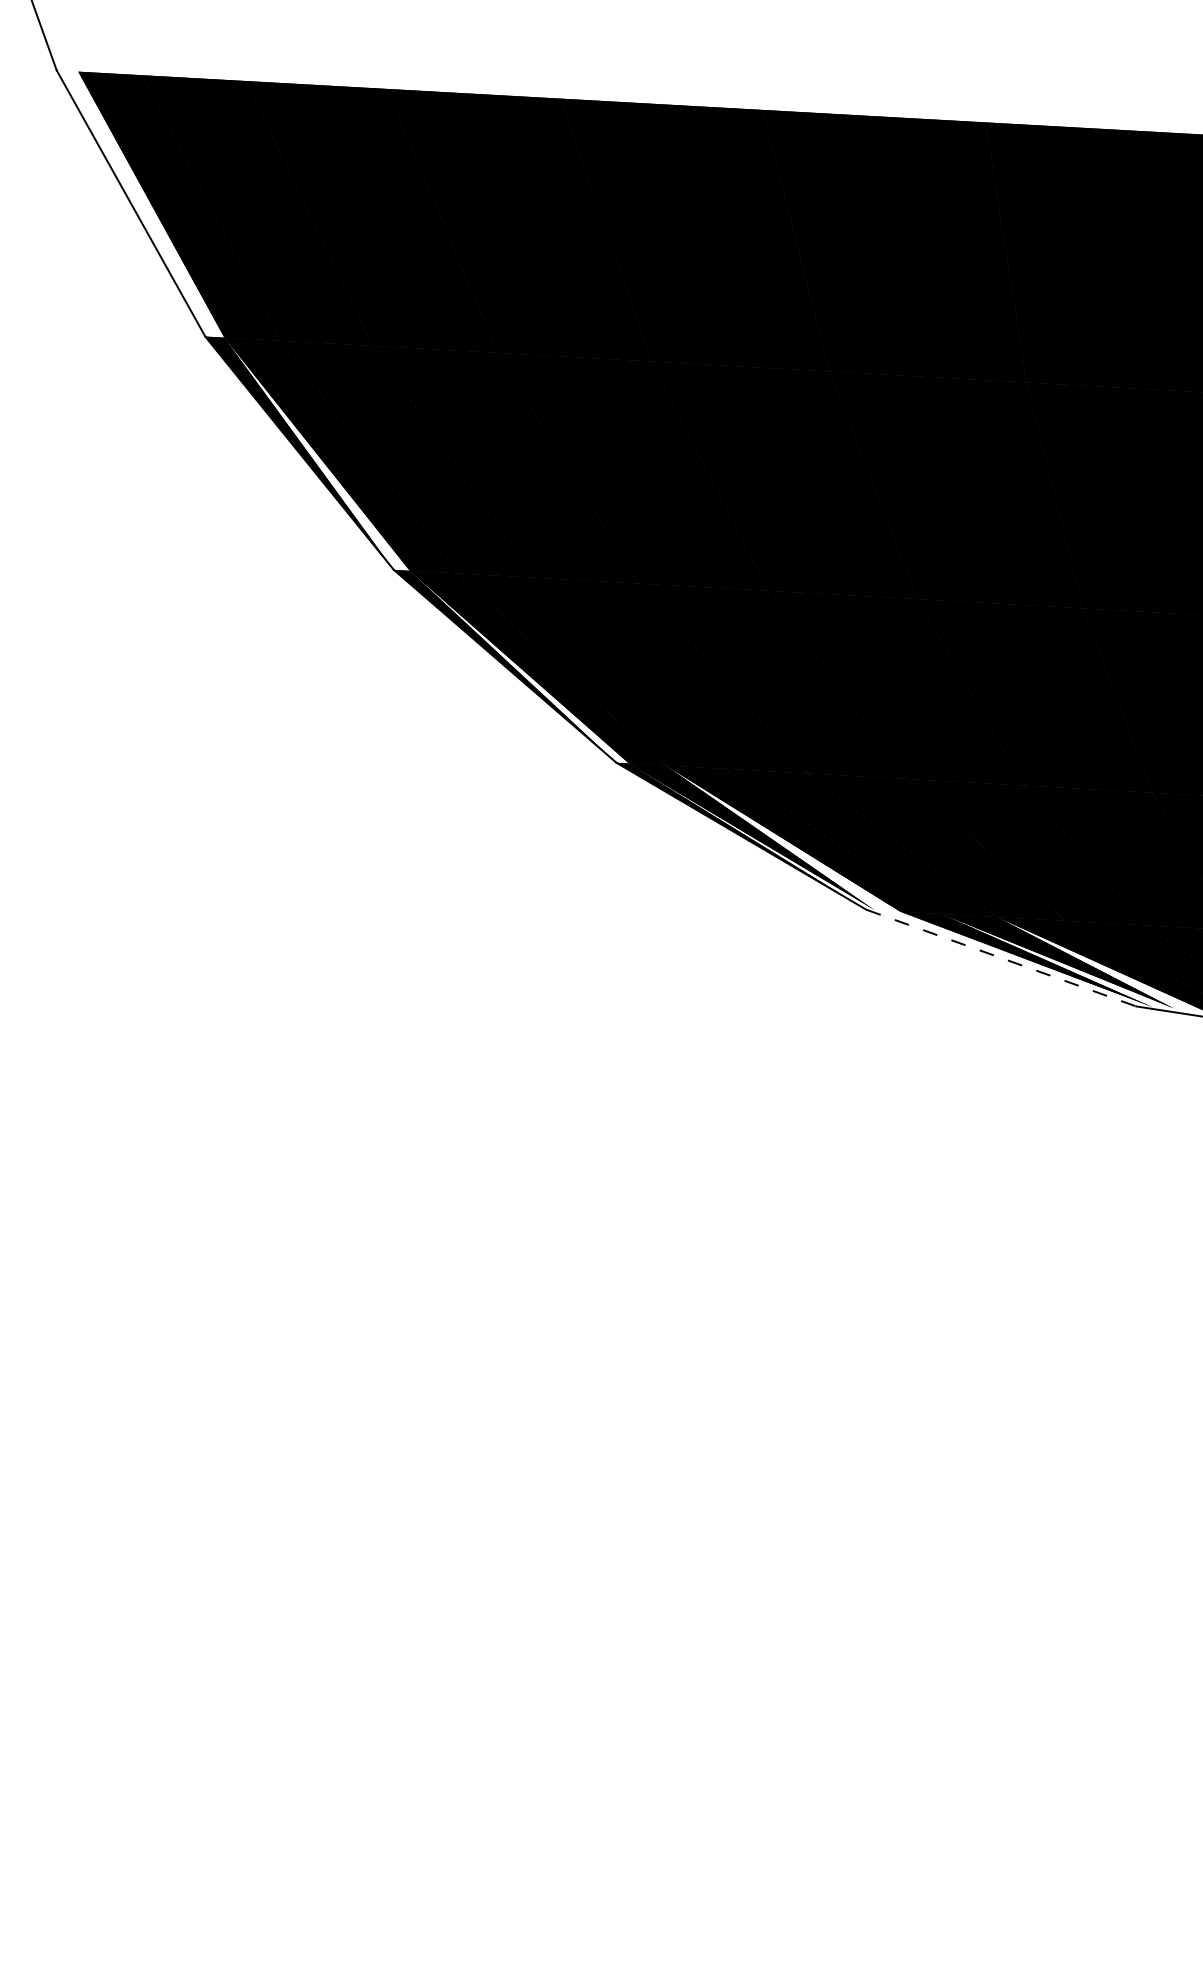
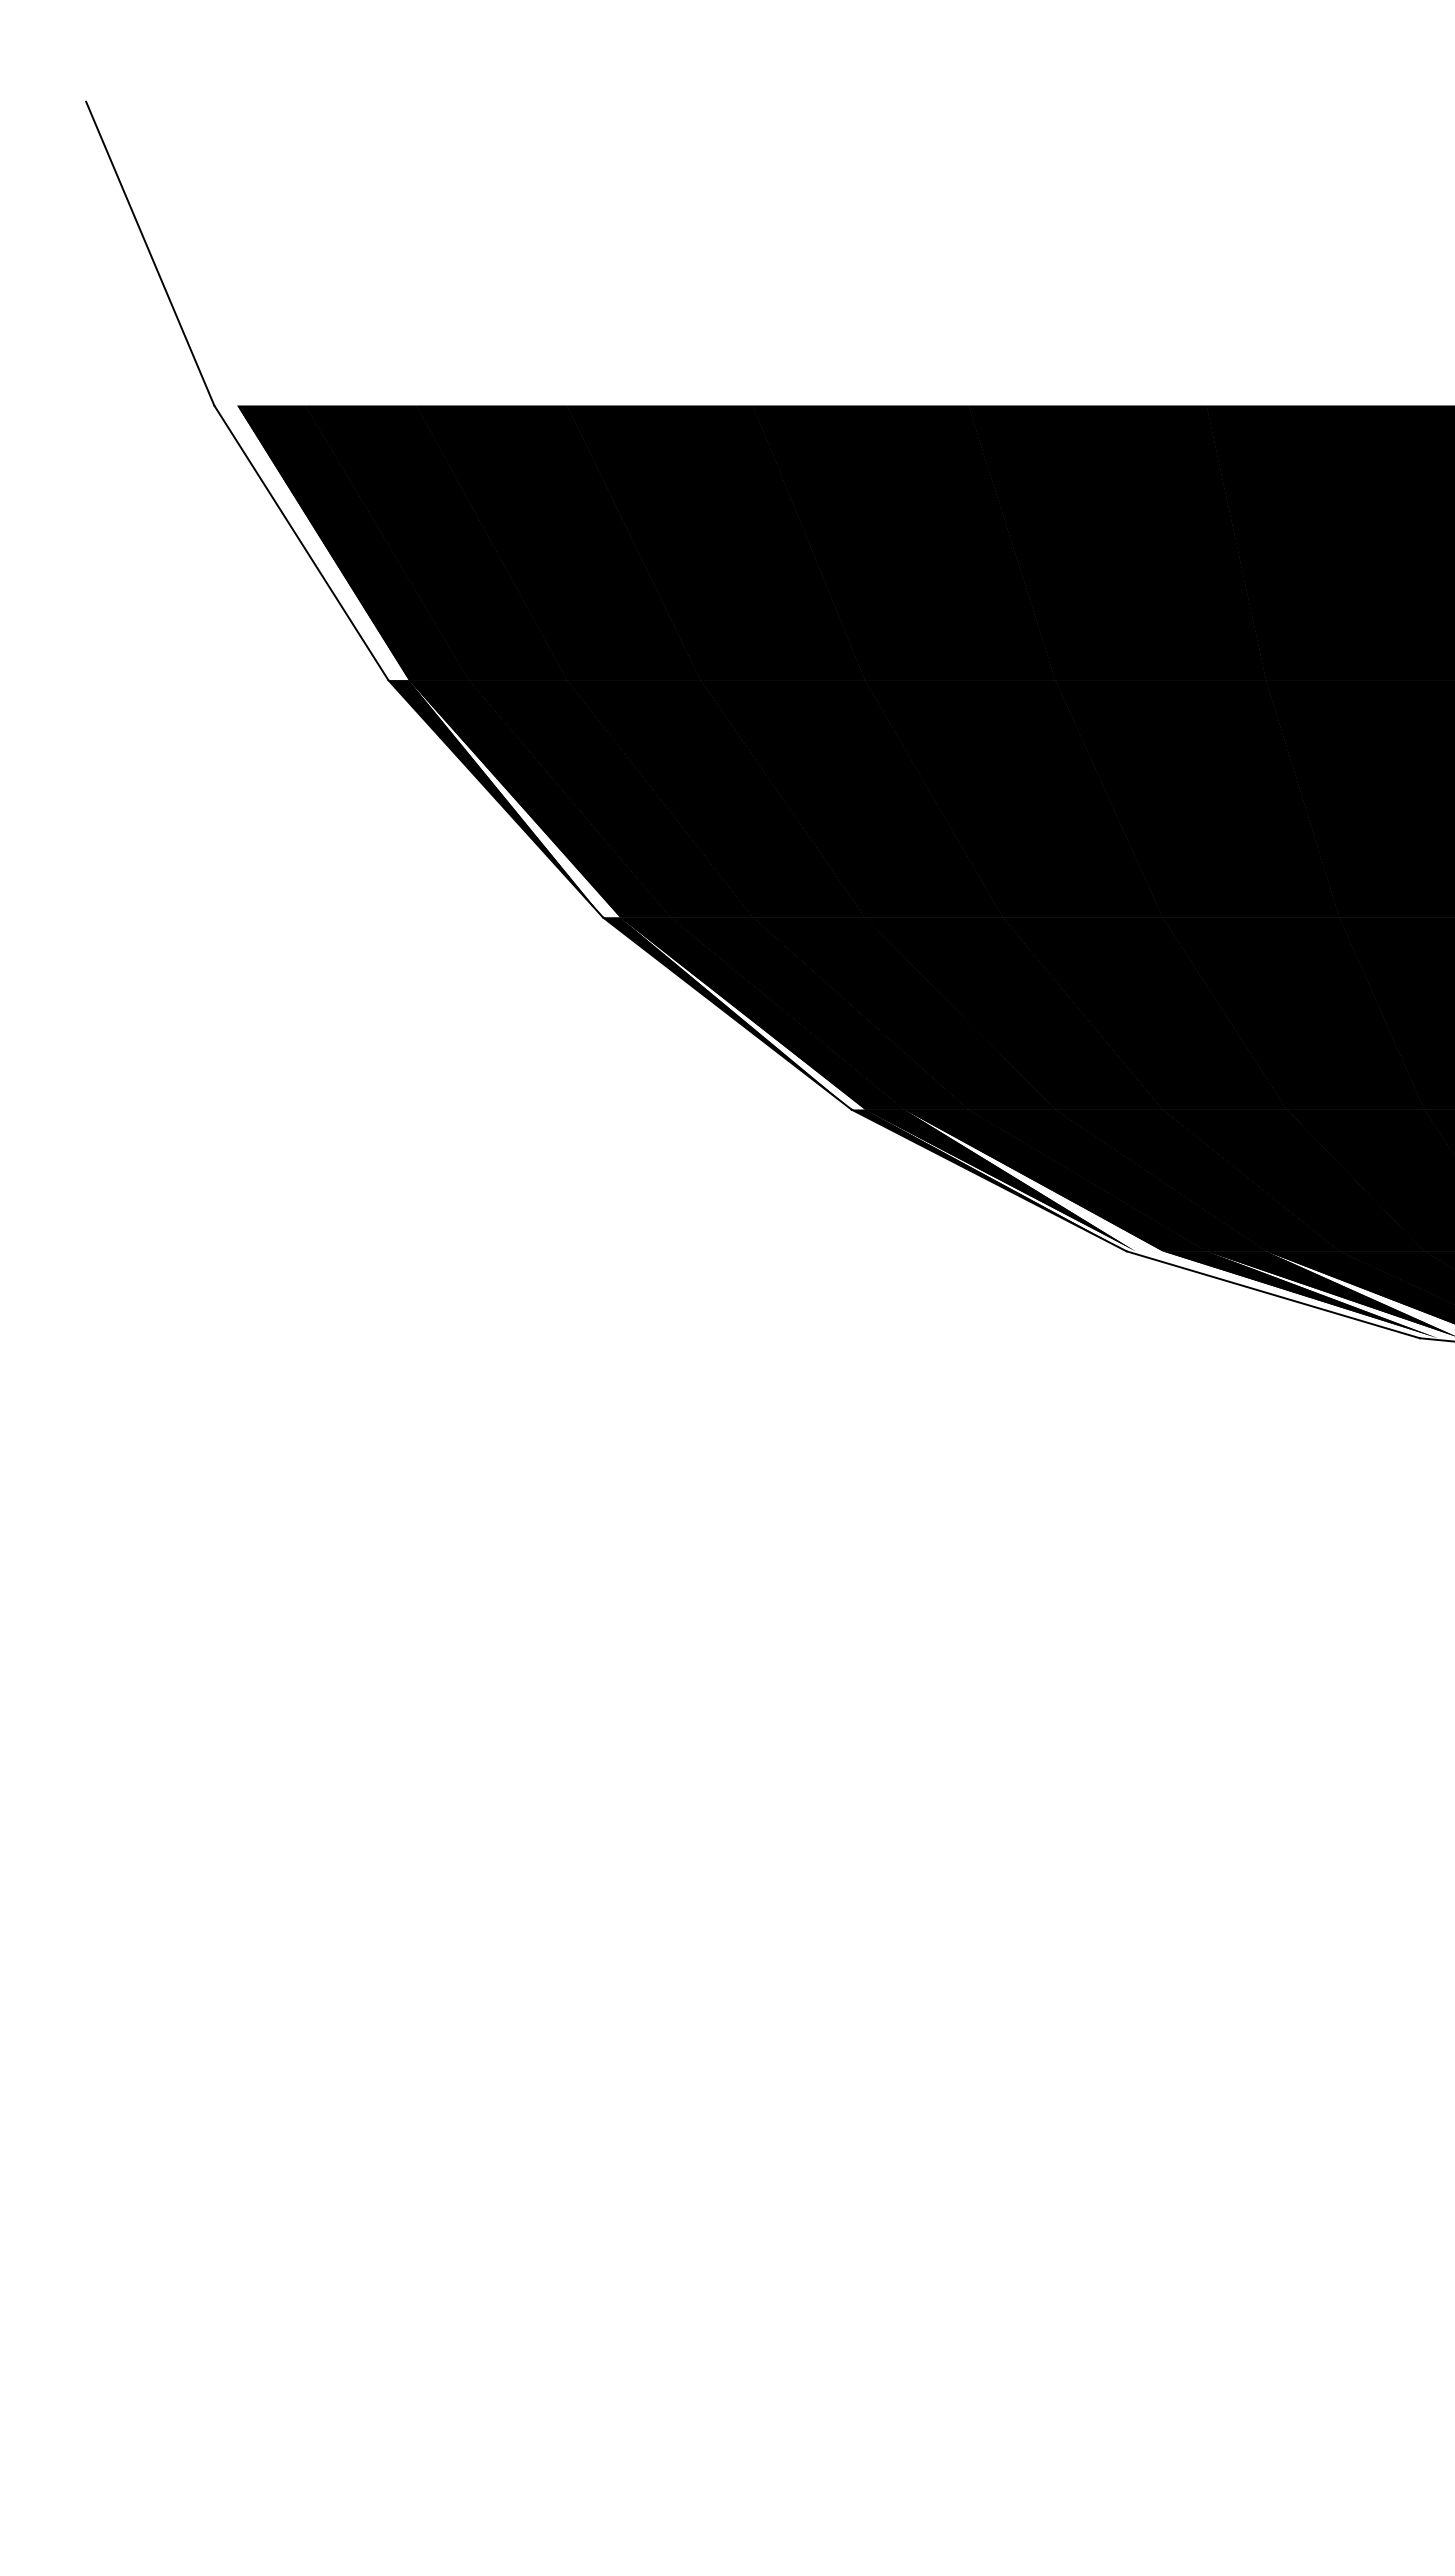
line: (1001, 957) -> (1273, 1294), dashed -> solid

